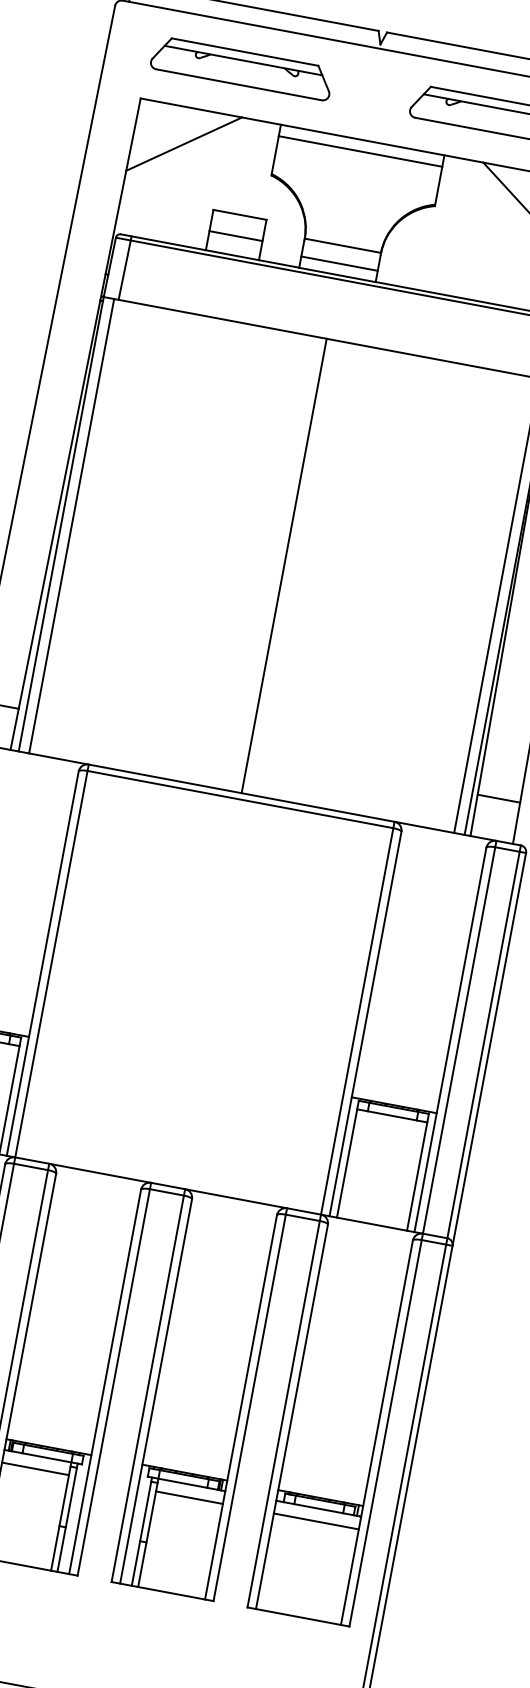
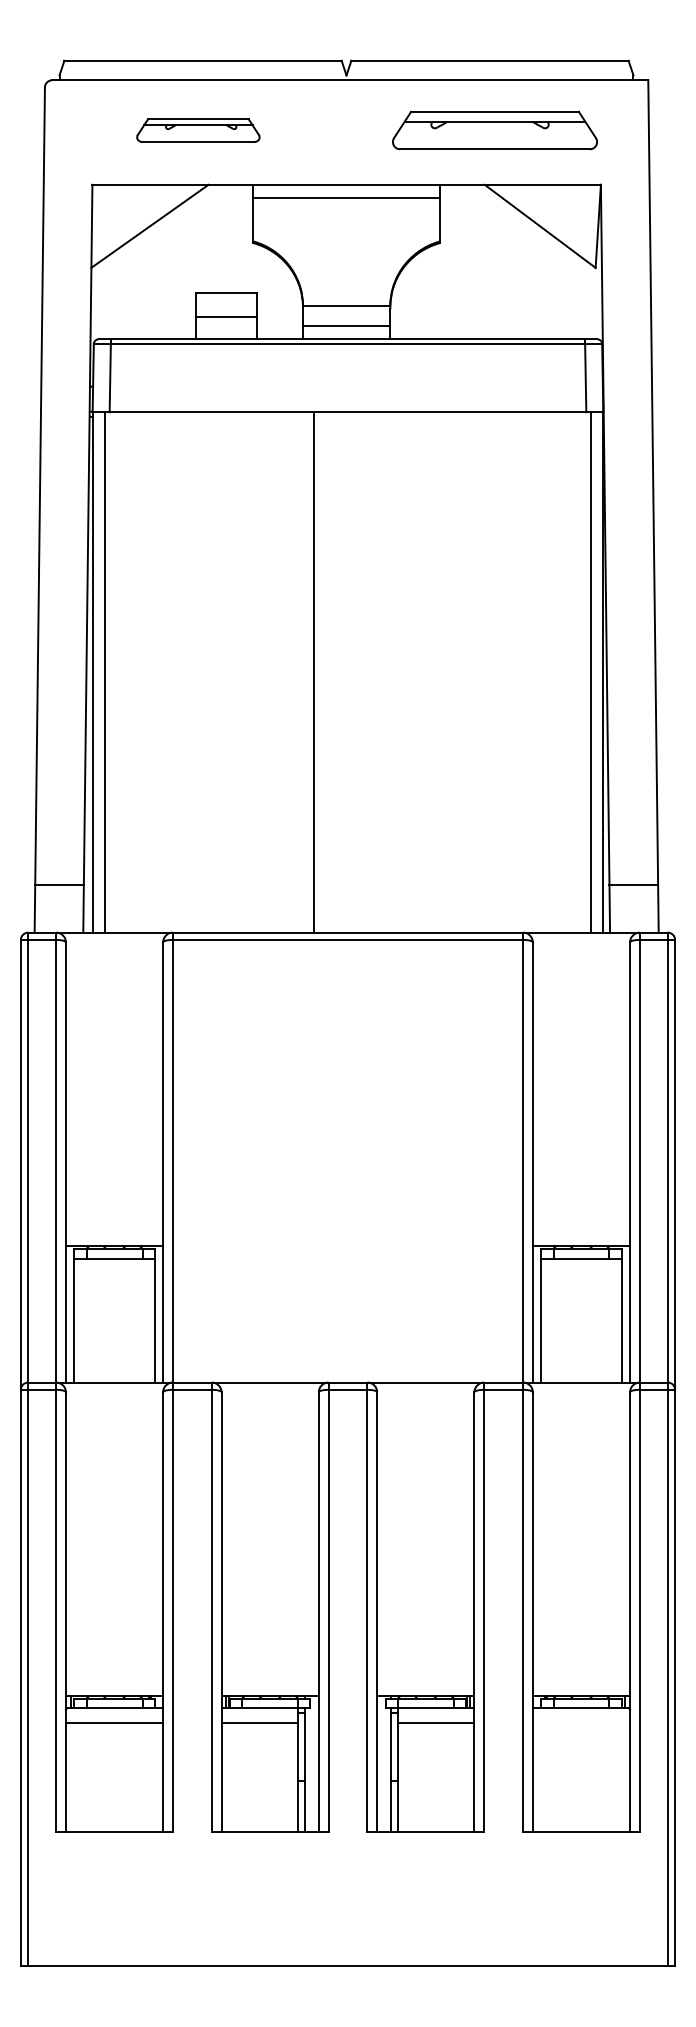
part: (242, 68) -> (198, 130), size x0.6
line: (284, 566) -> (314, 672), moved
line: (316, 1521) -> (581, 1723), removed

